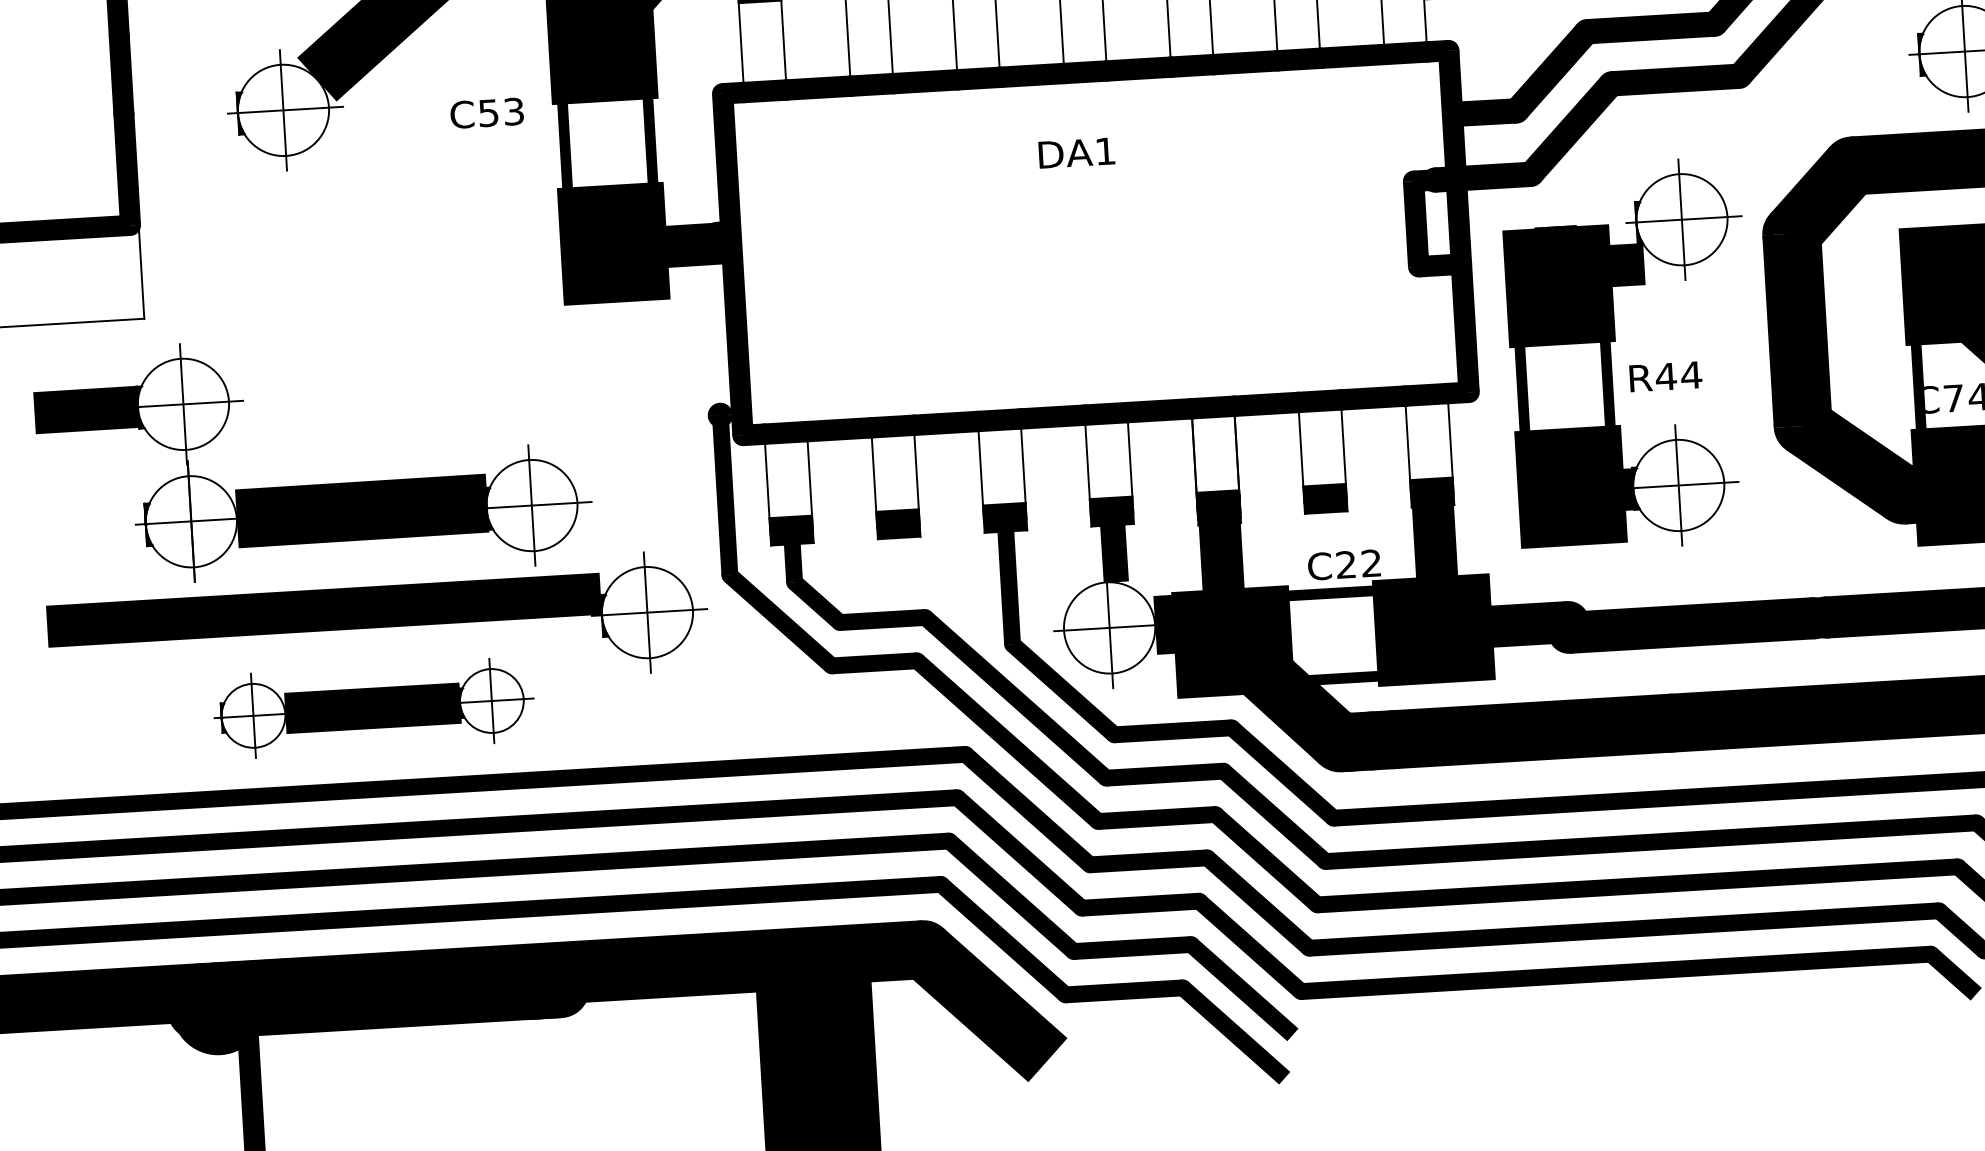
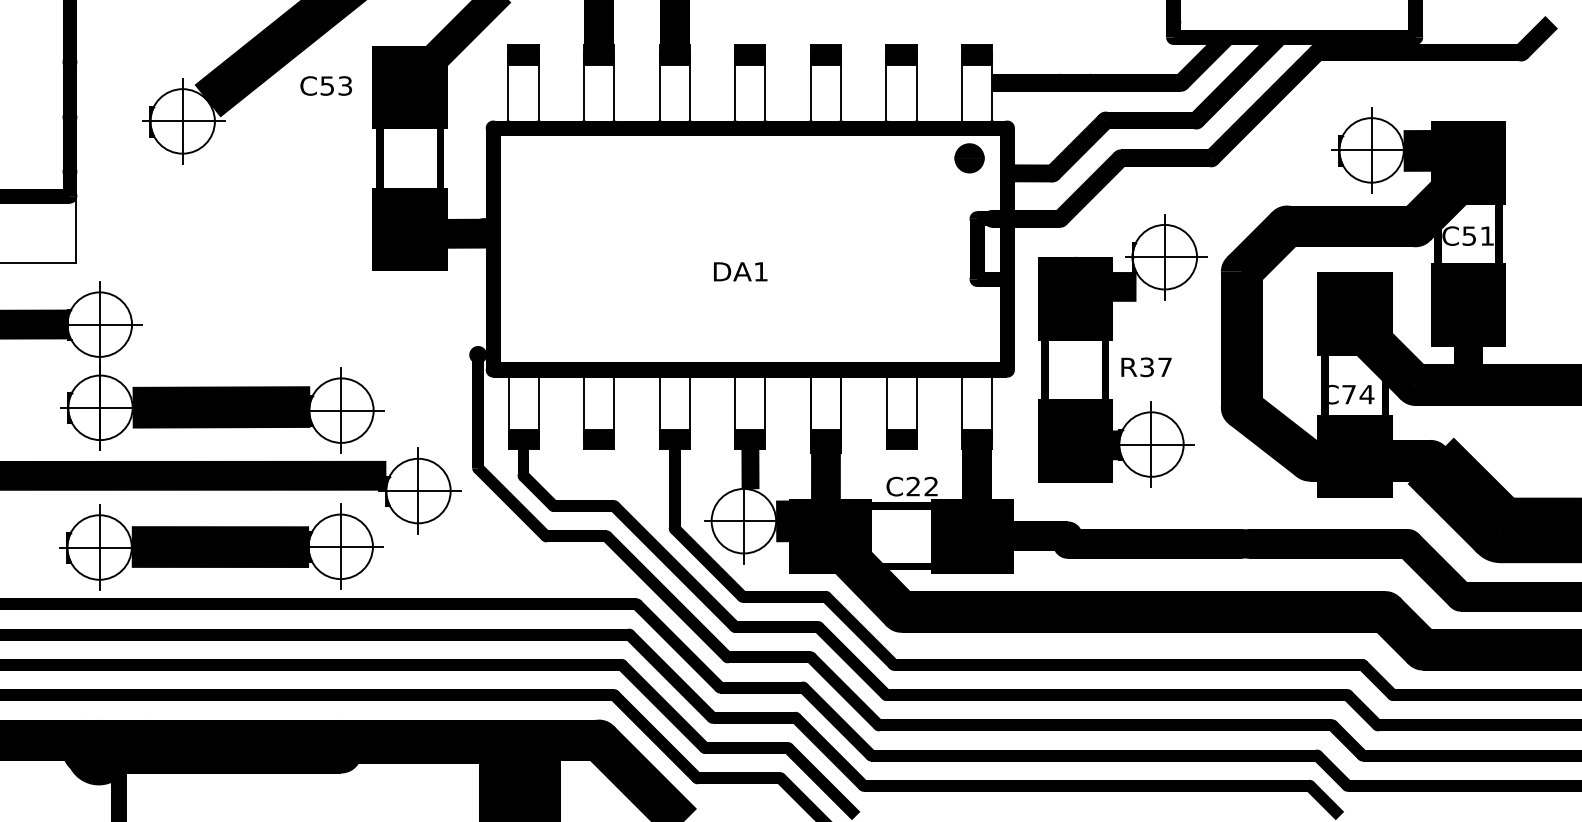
part: (1397, 96) -> (969, 158), added
text: (486, 112) -> (325, 85), moved
text: (1076, 152) -> (740, 271), moved
text: (1678, 376) -> (1155, 367), R44 -> R37
part: (373, 707) -> (221, 546), size x1.43

